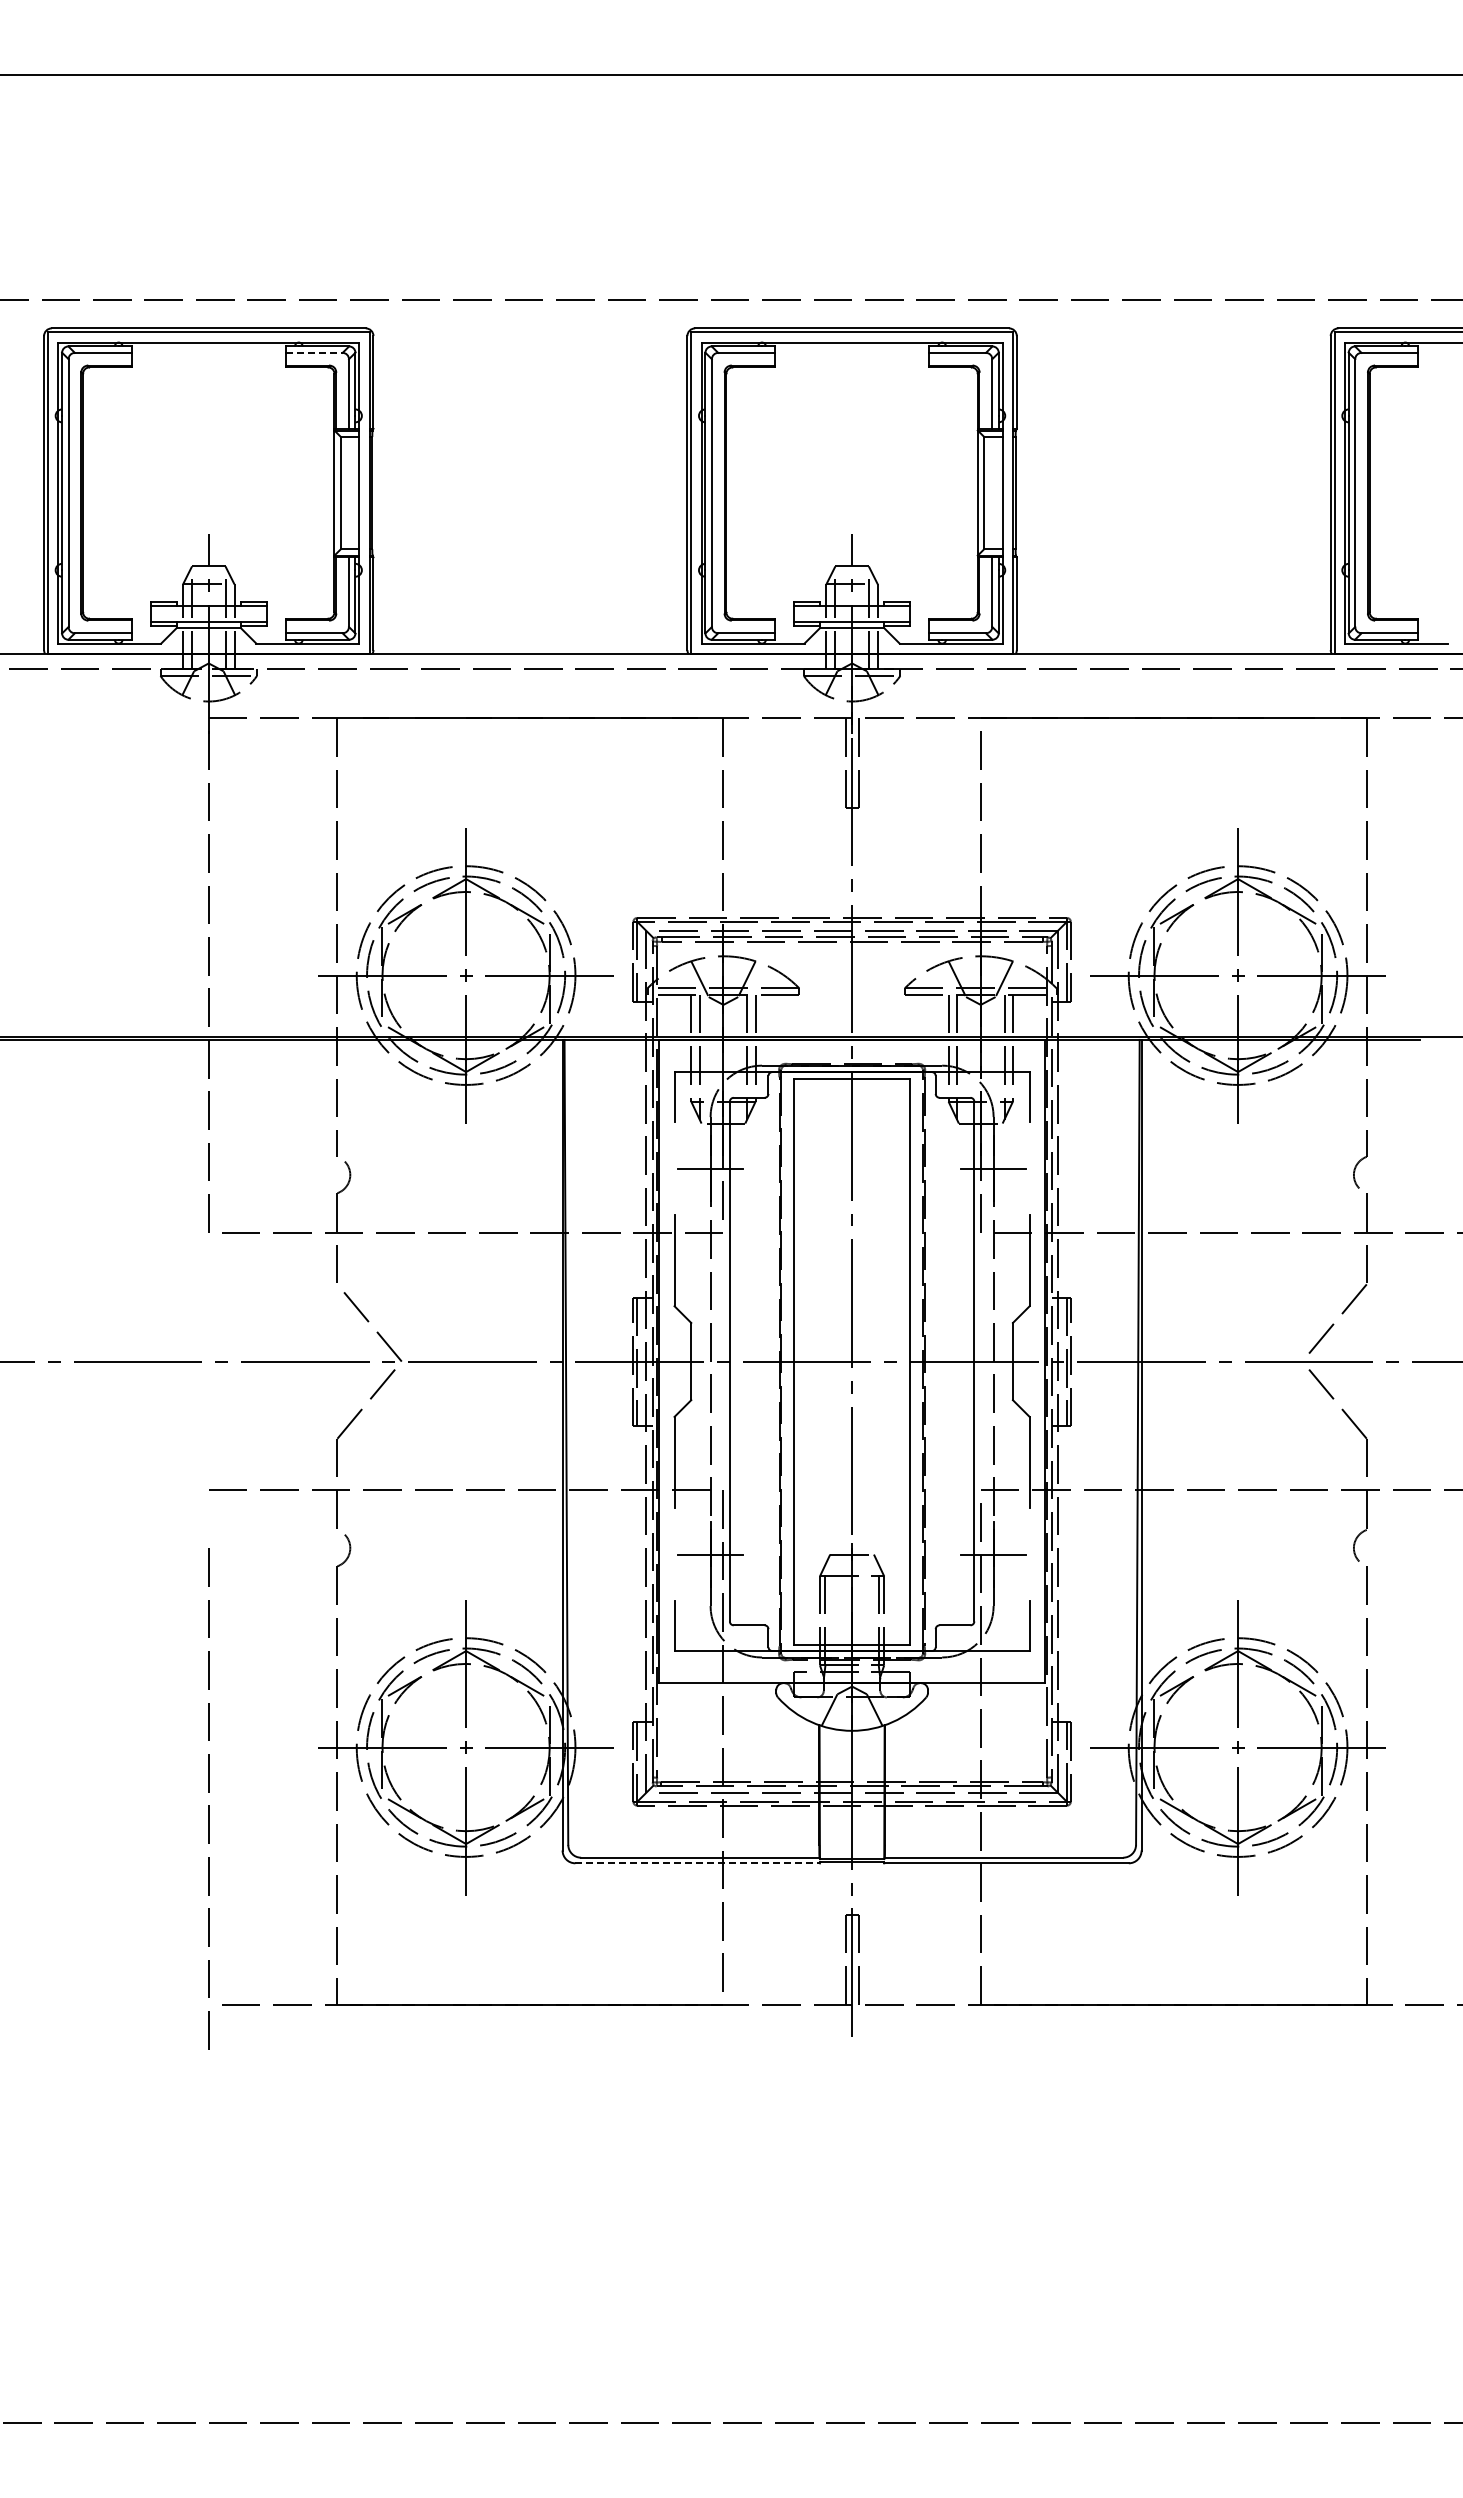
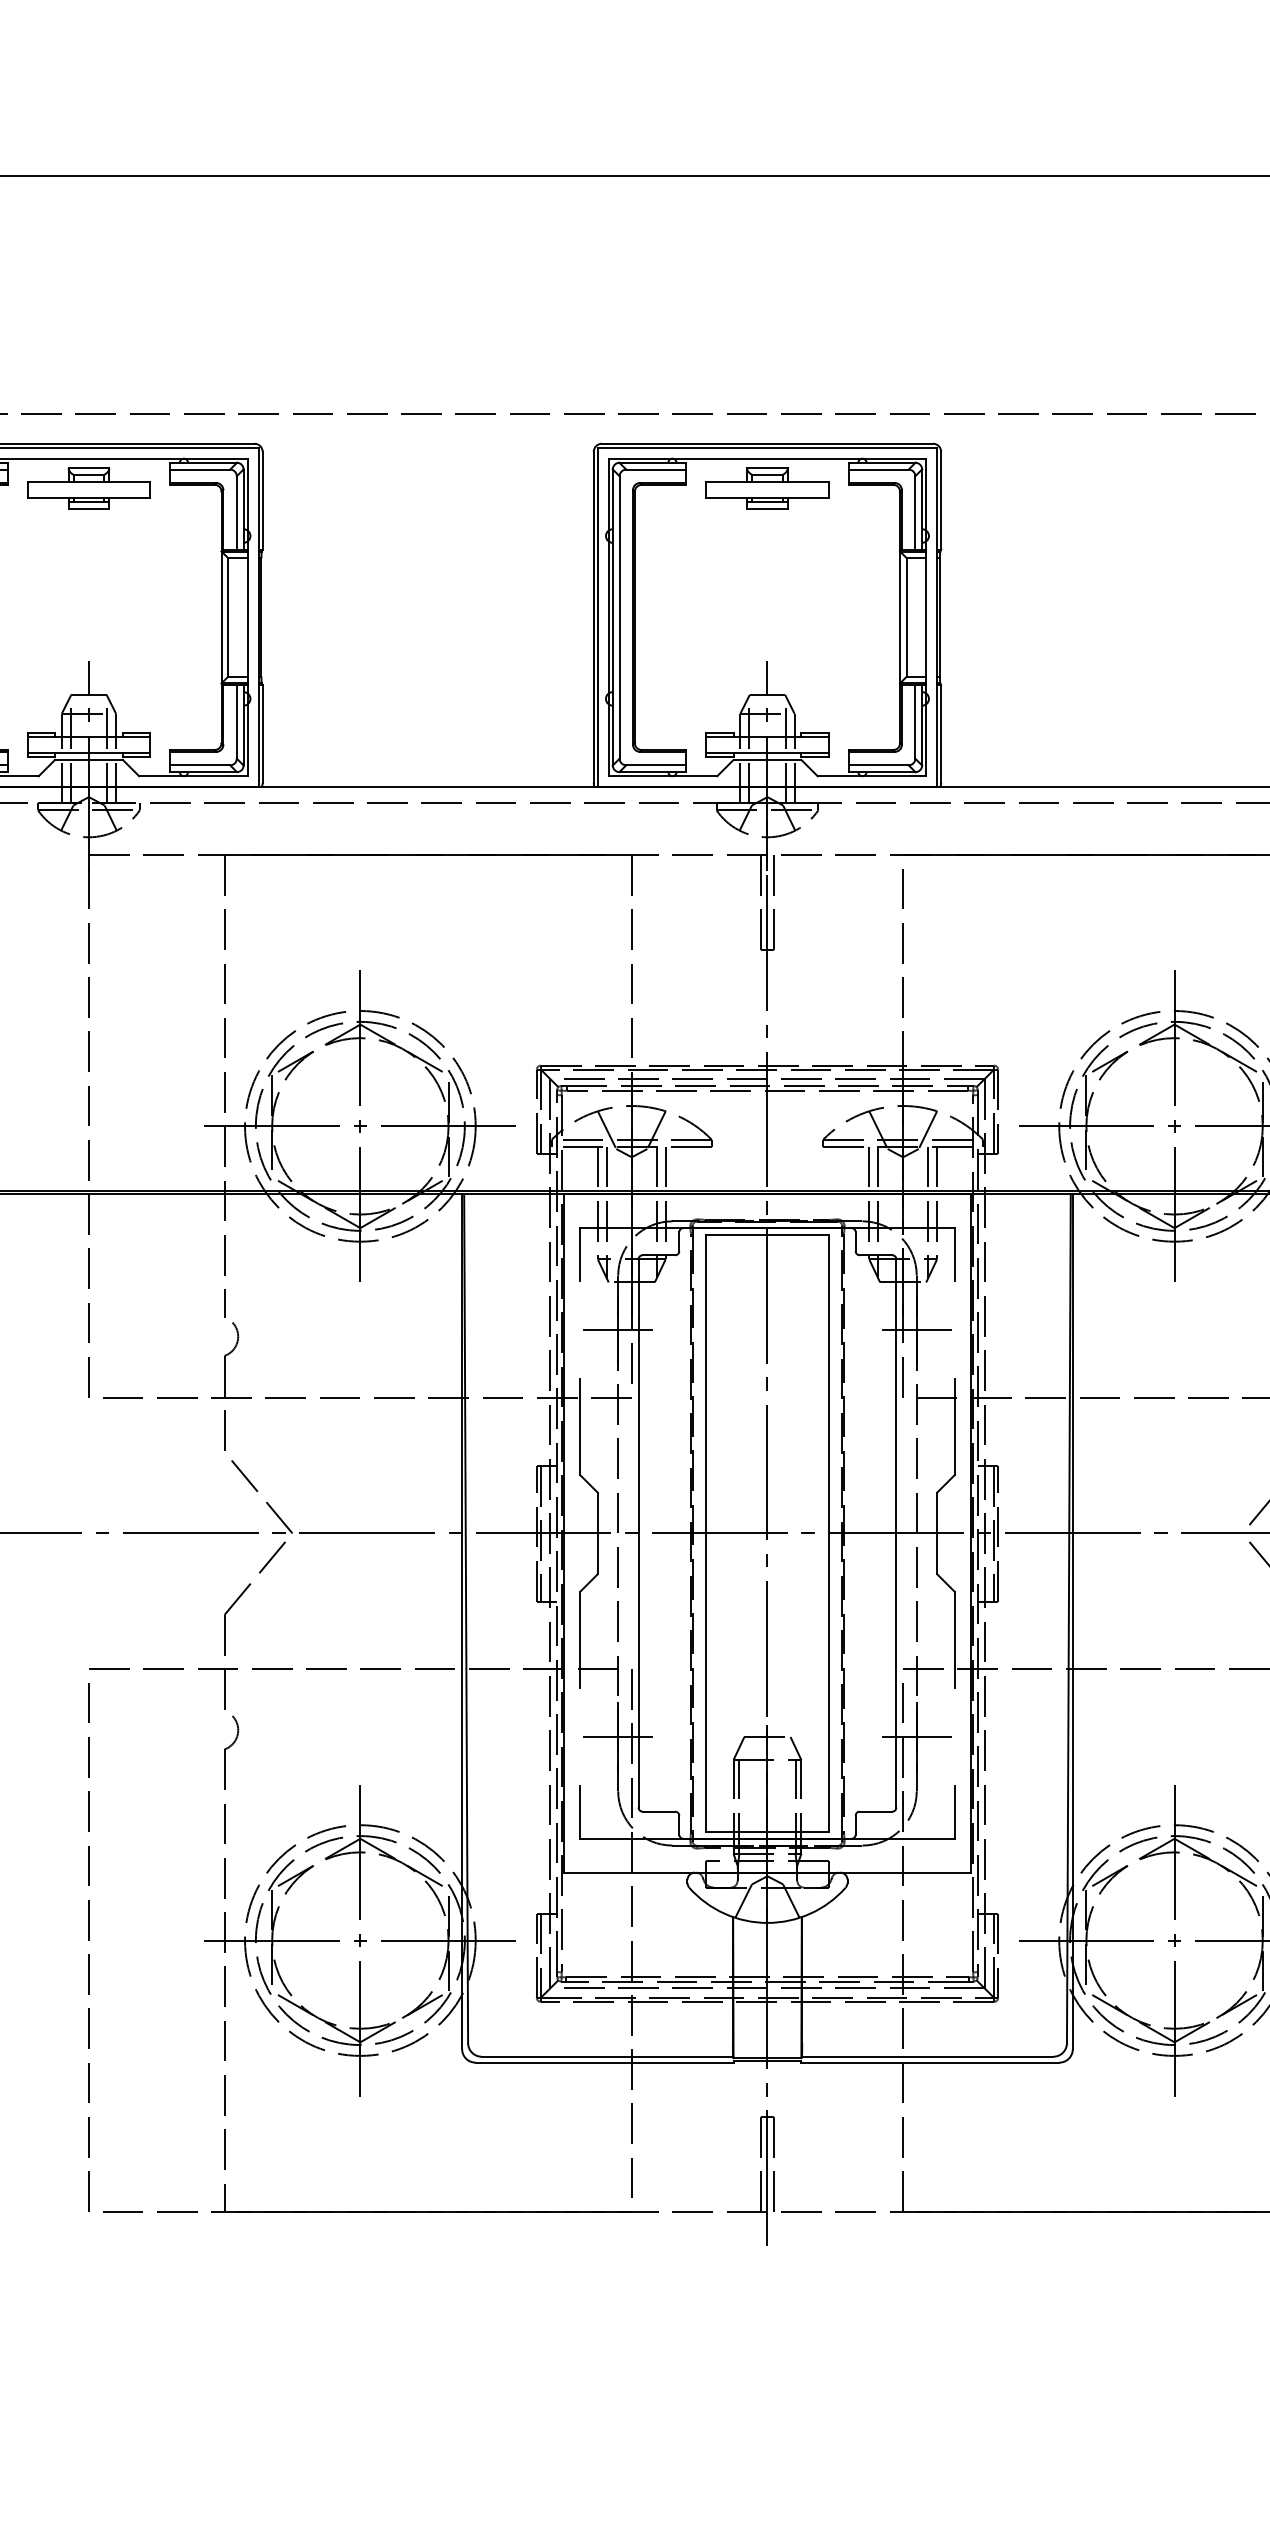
line: (314, 352) -> (200, 469), dashed -> solid
part: (208, 370) -> (88, 488), added
part: (851, 370) -> (766, 488), added
line: (208, 1792) -> (88, 1940), moved
line: (698, 1863) -> (605, 2062), dashed -> solid

